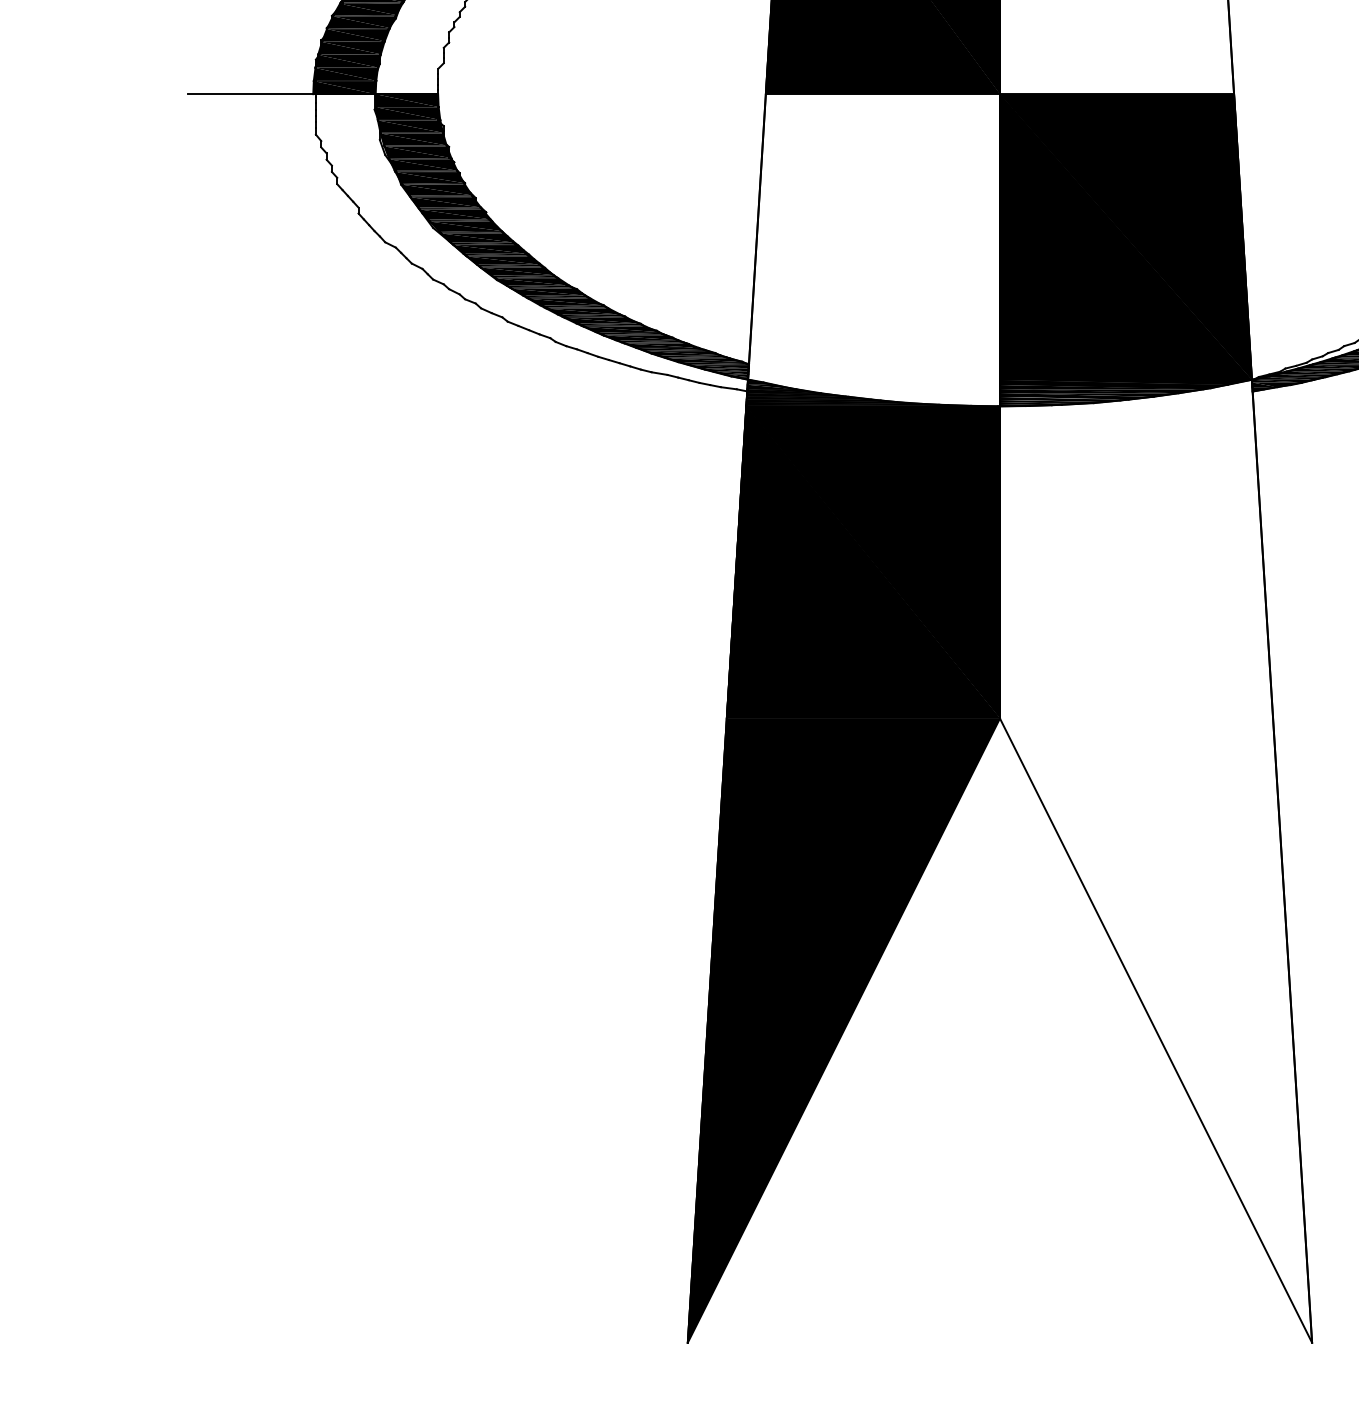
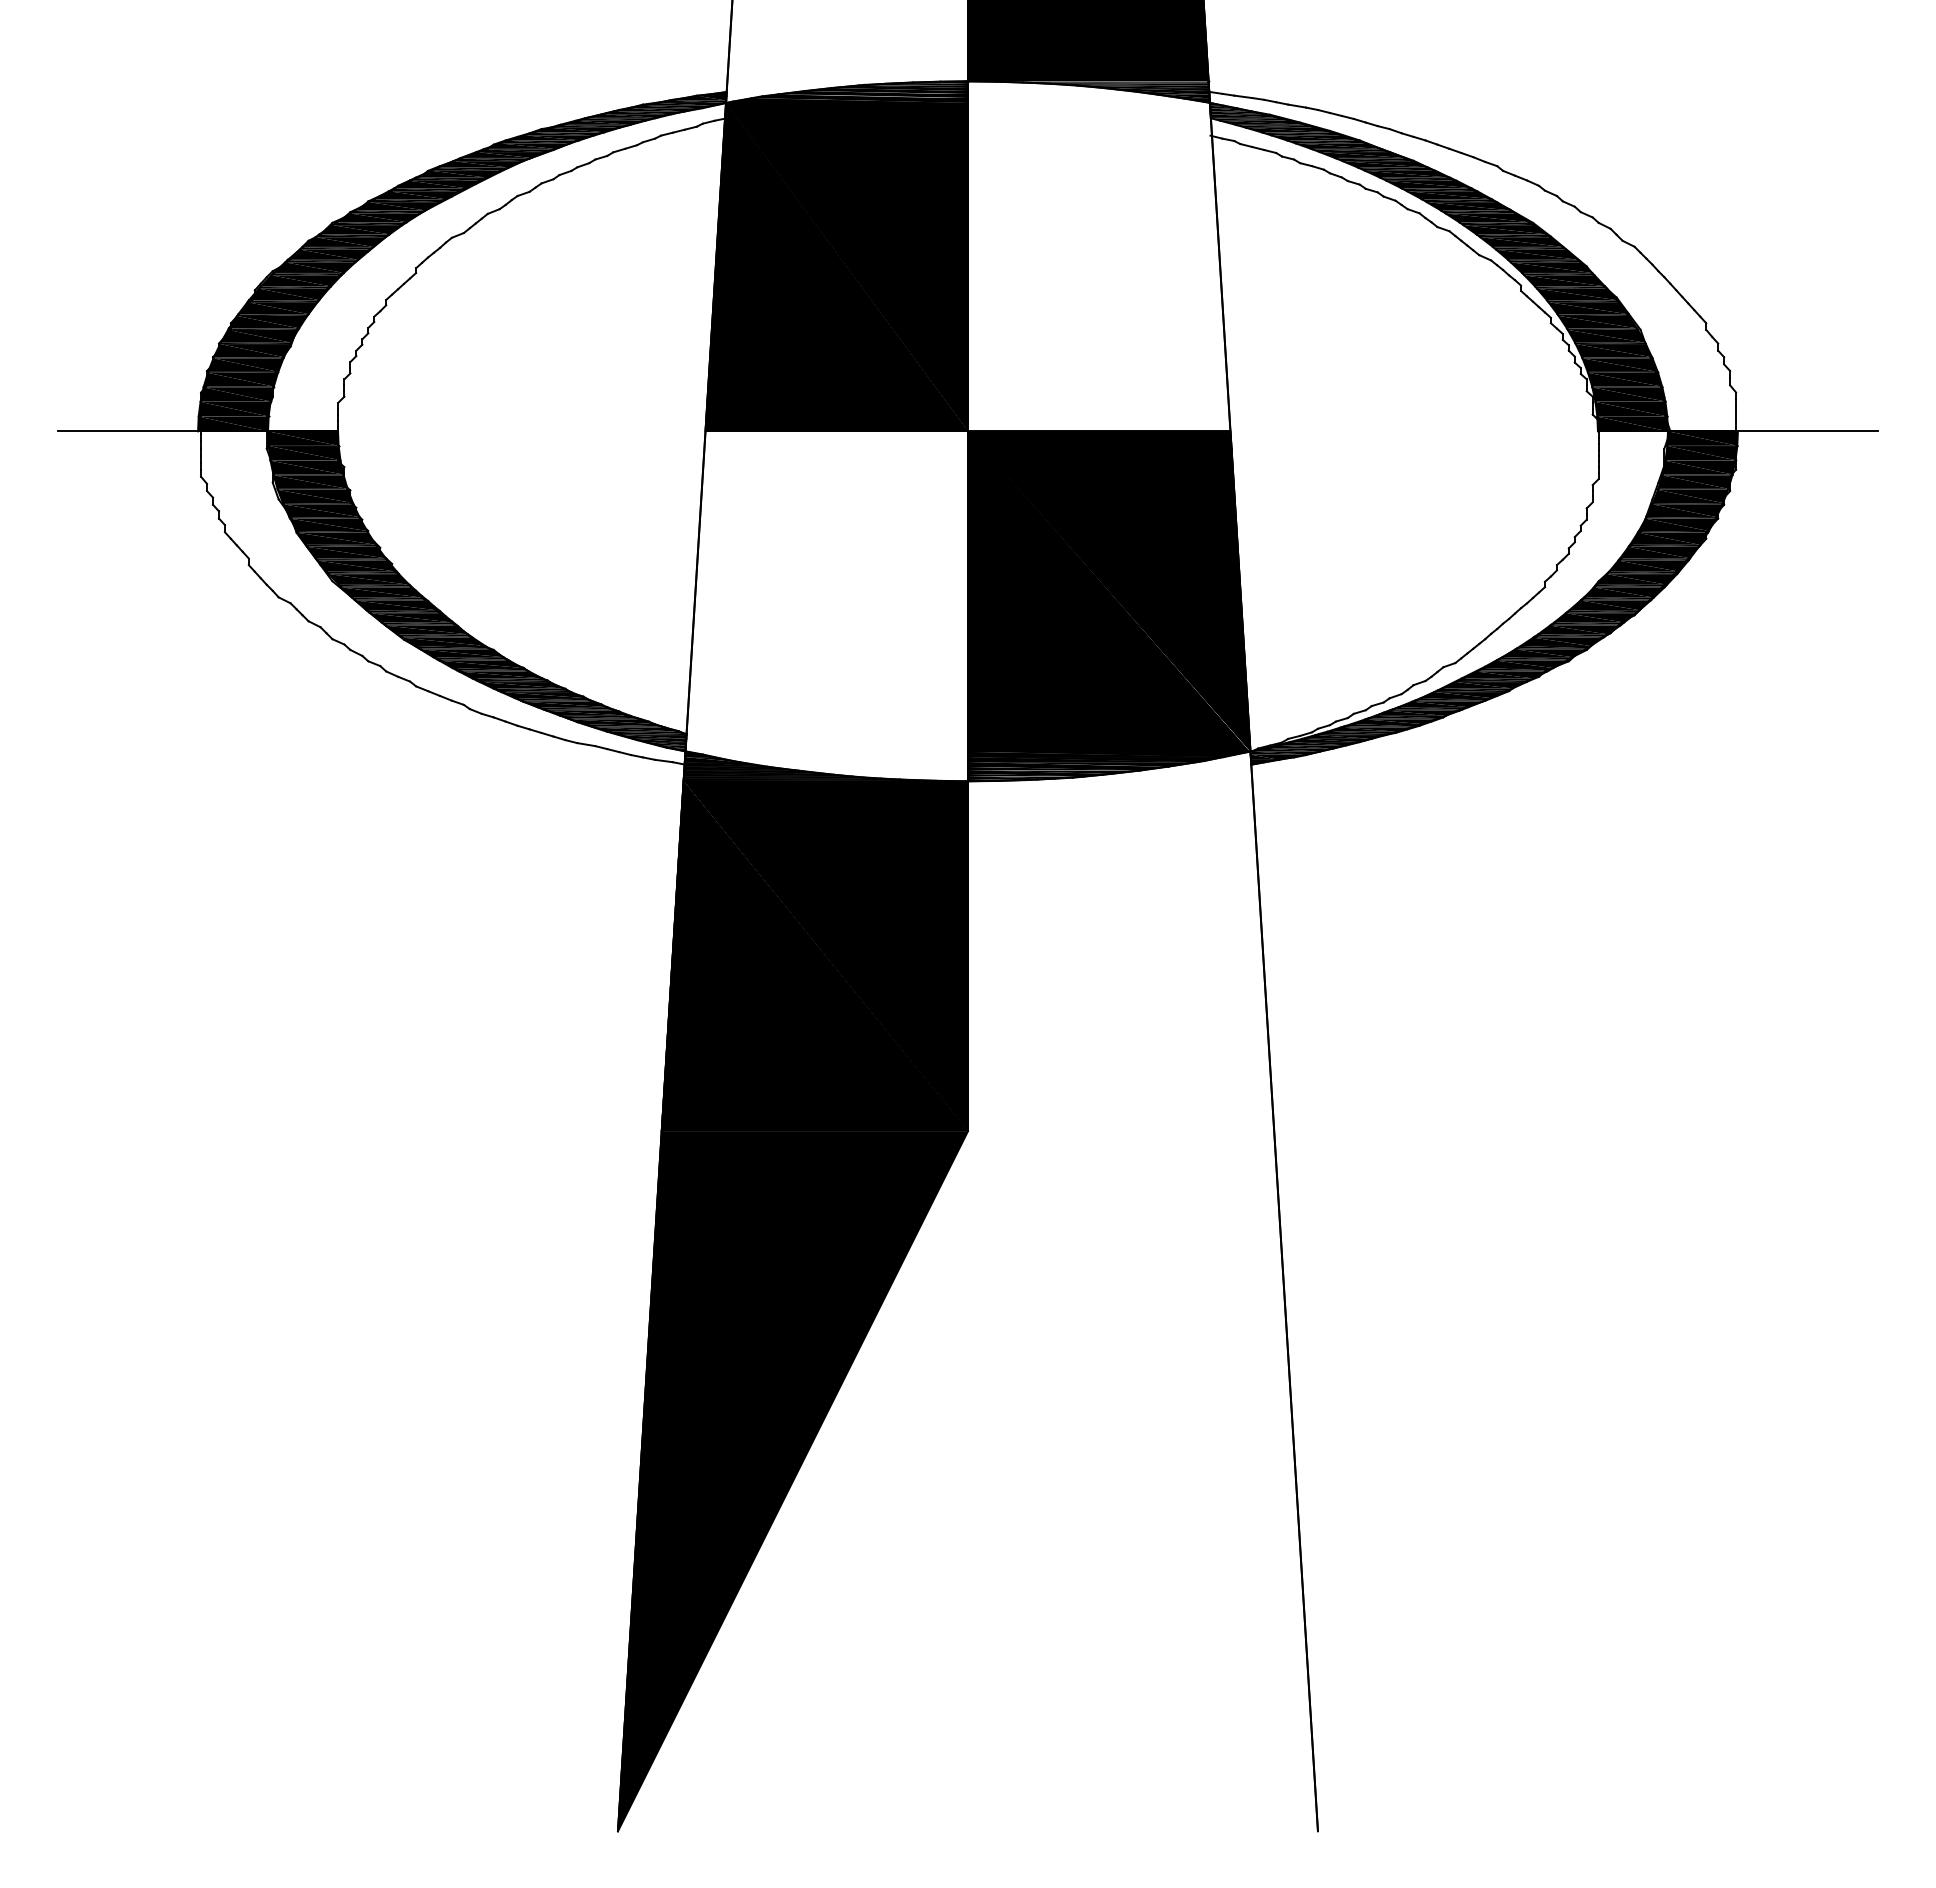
line: (1155, 1030) -> (1142, 1481), removed

